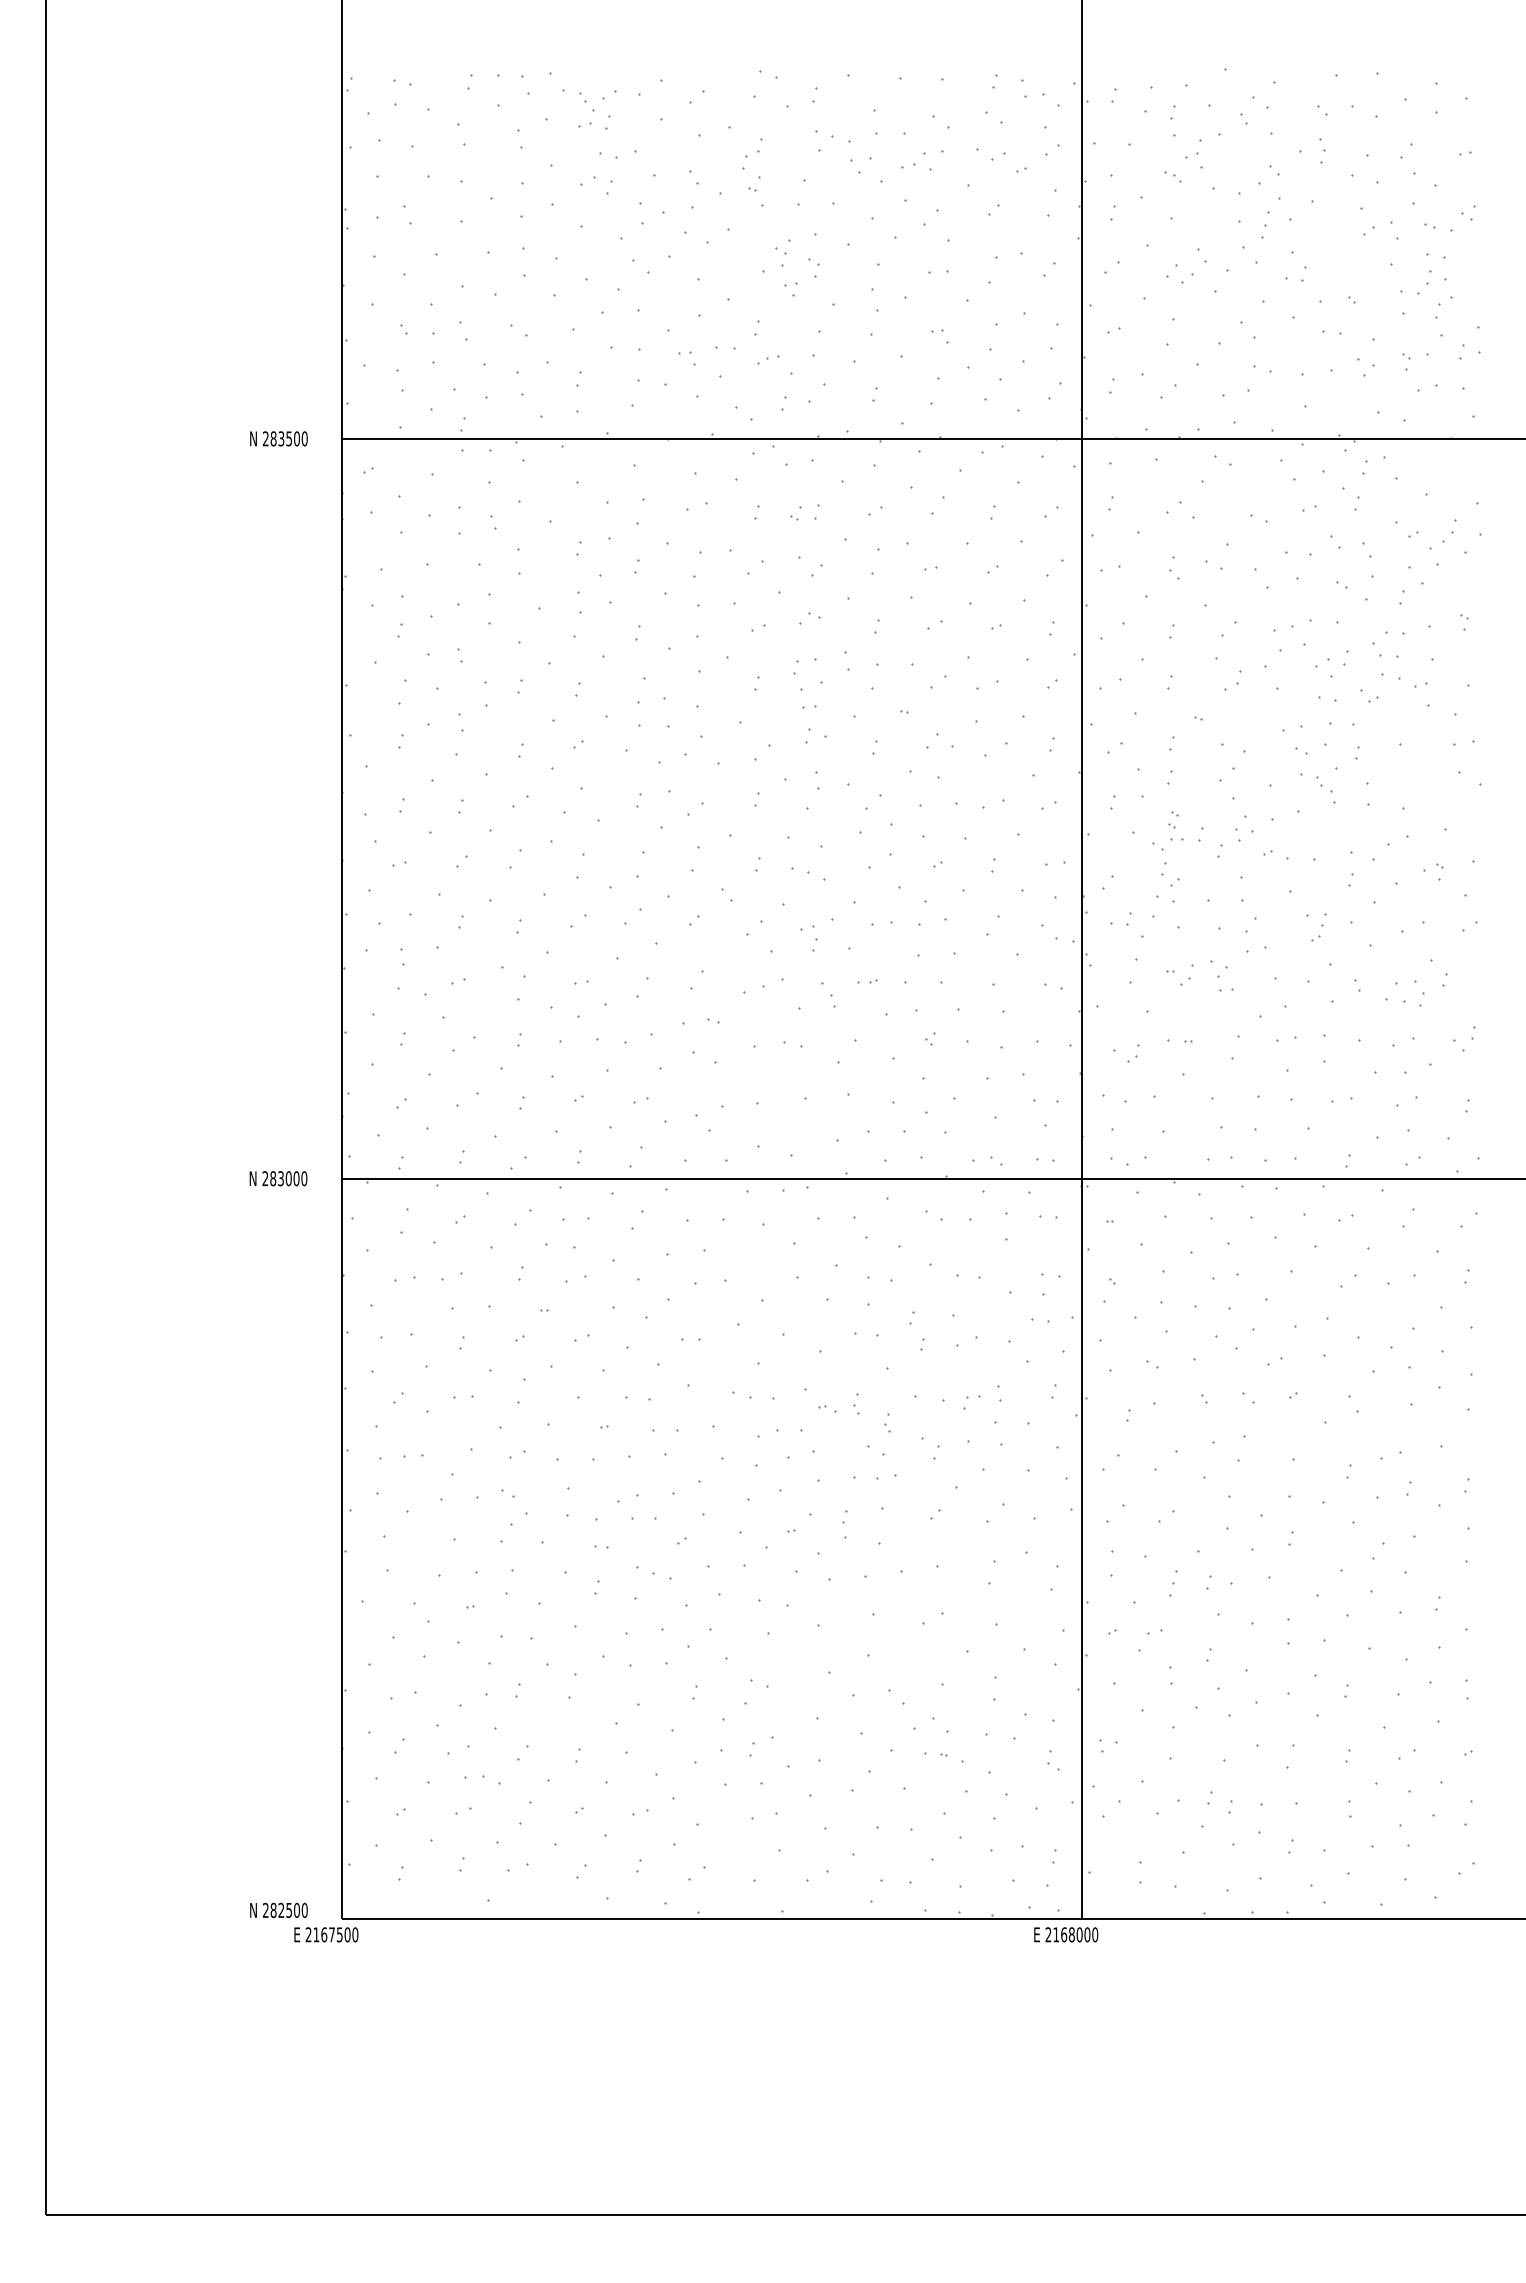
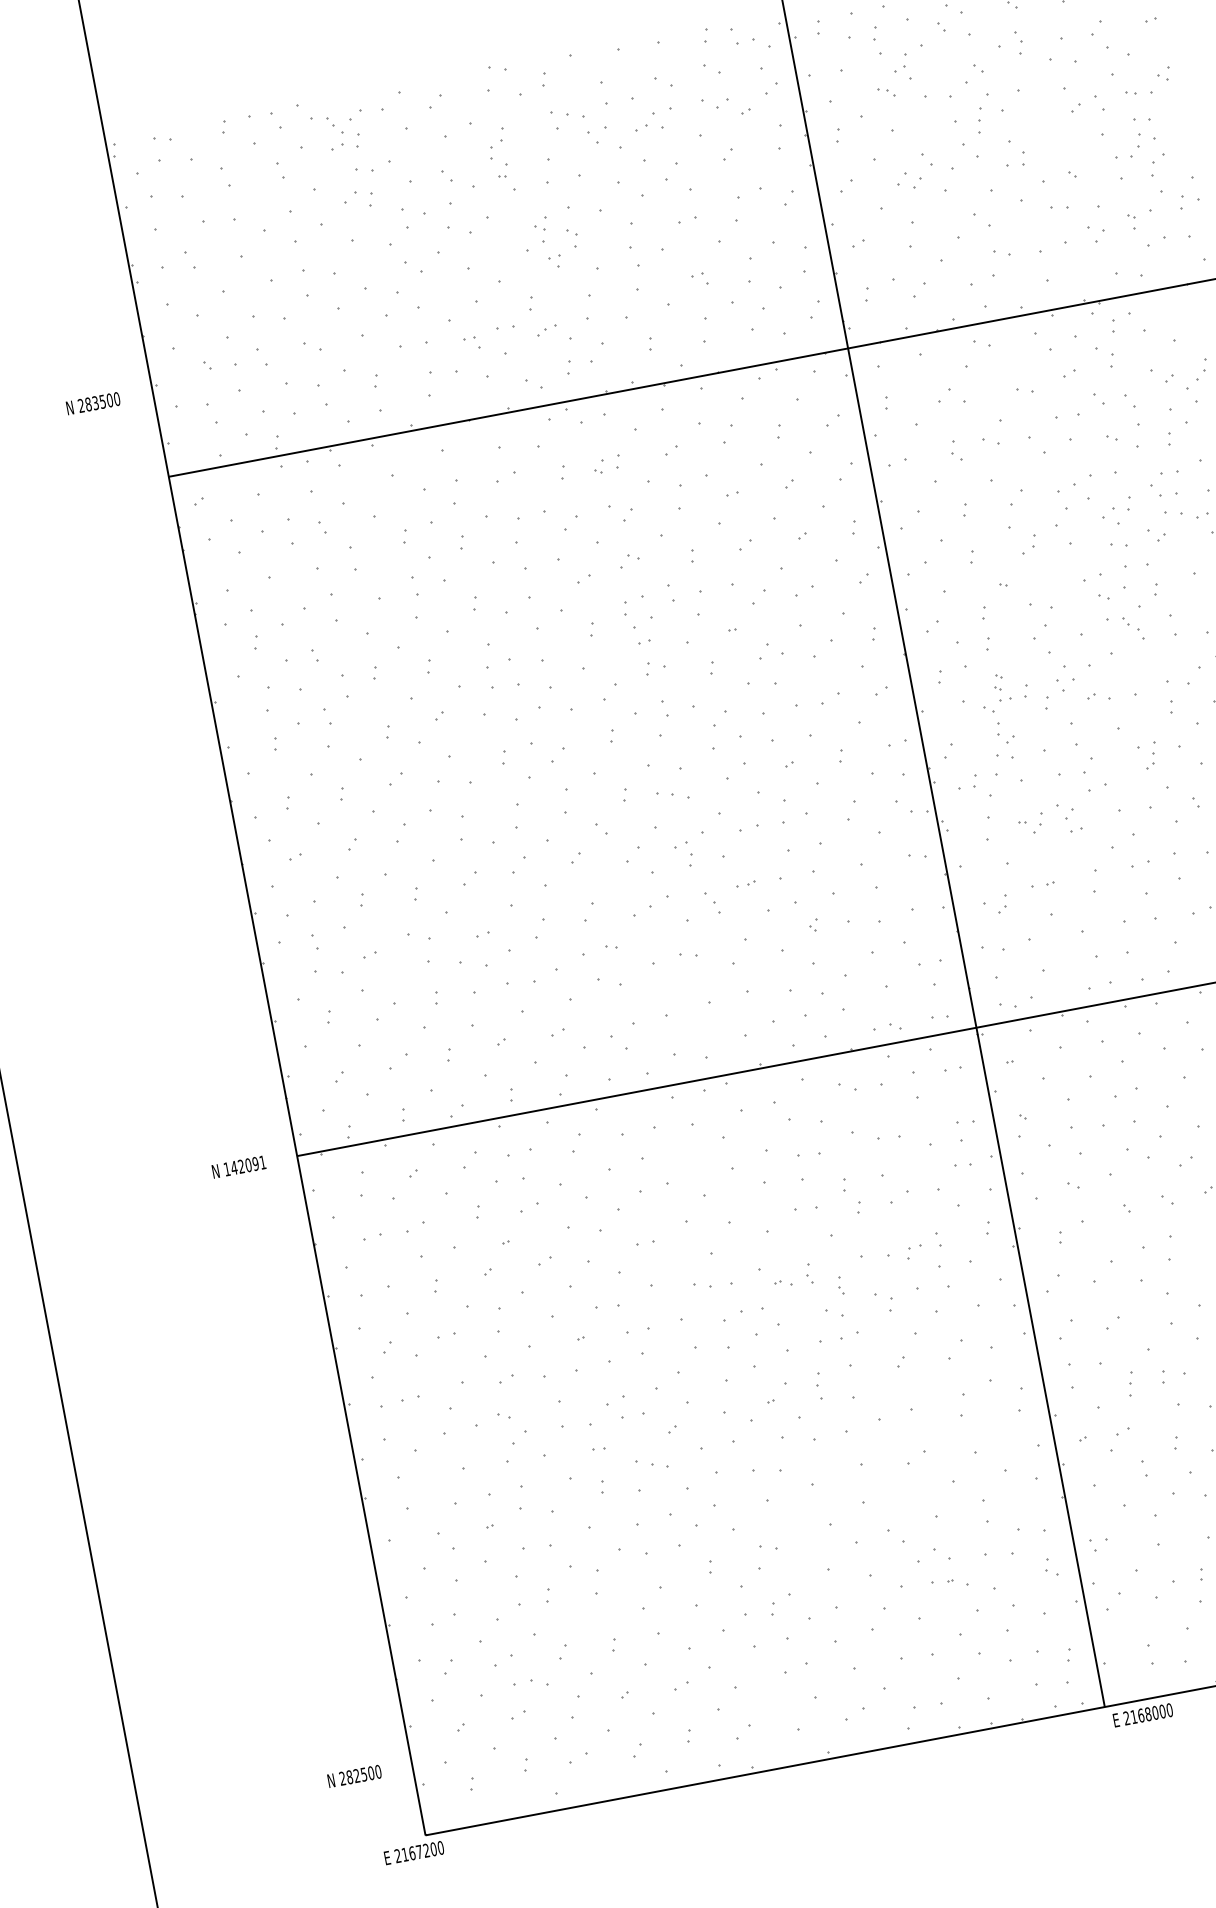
text: (278, 438) -> (92, 403), moved
text: (284, 1178) -> (244, 1165), 283000 -> 142091
text: (278, 1909) -> (354, 1775), moved
text: (339, 1934) -> (426, 1850), 2167500 -> 2167200
text: (1066, 1934) -> (1143, 1714), moved

